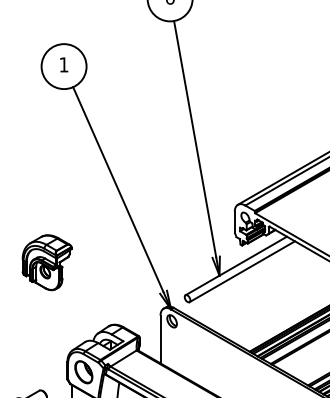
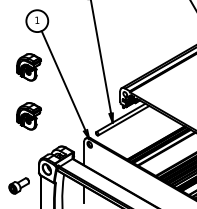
part: (45, 162) -> (28, 67), added

